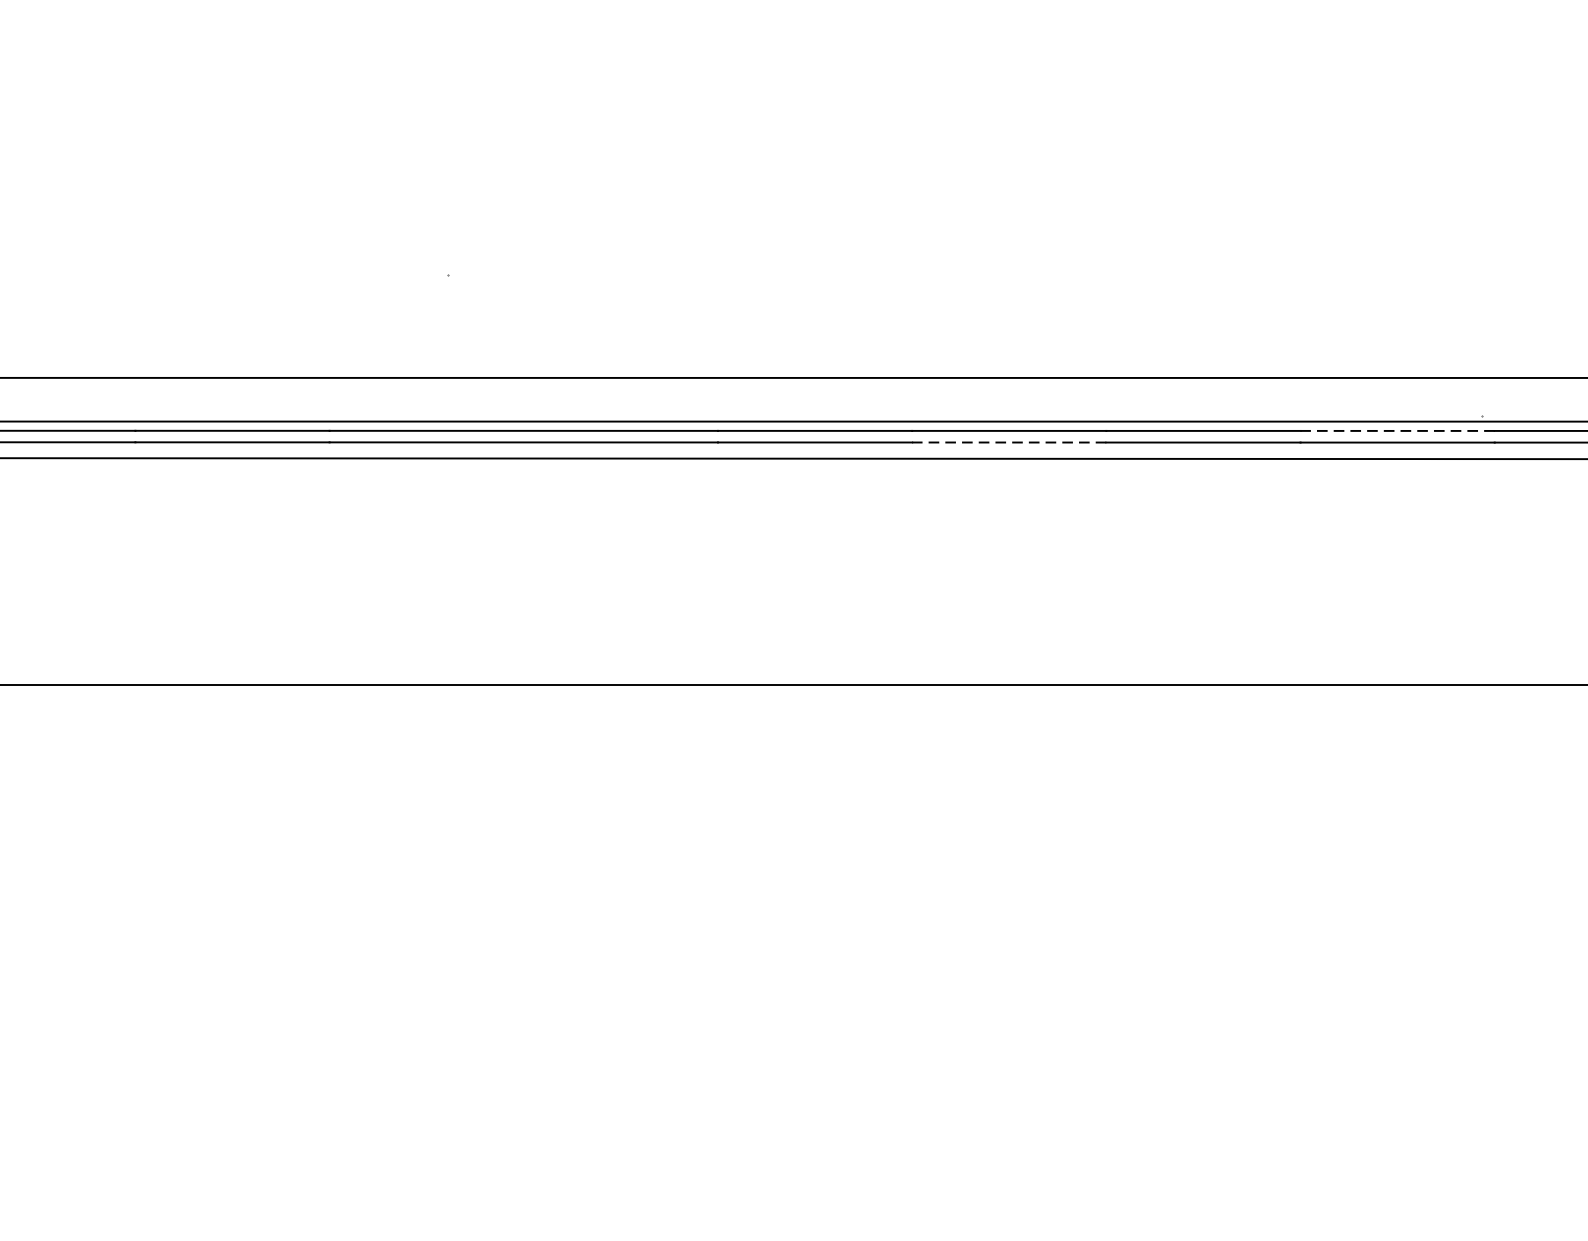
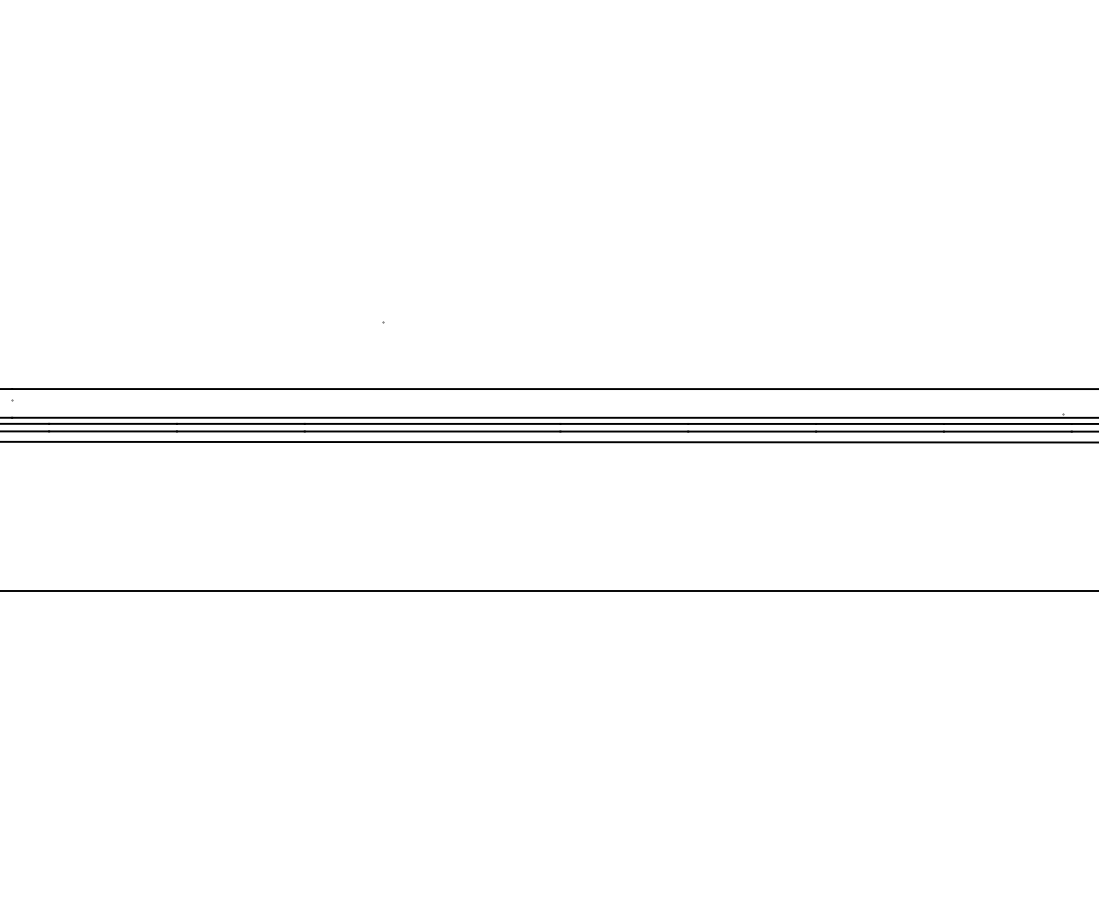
line: (1397, 430) -> (1007, 423), dashed -> solid
line: (1009, 442) -> (752, 431), dashed -> solid

